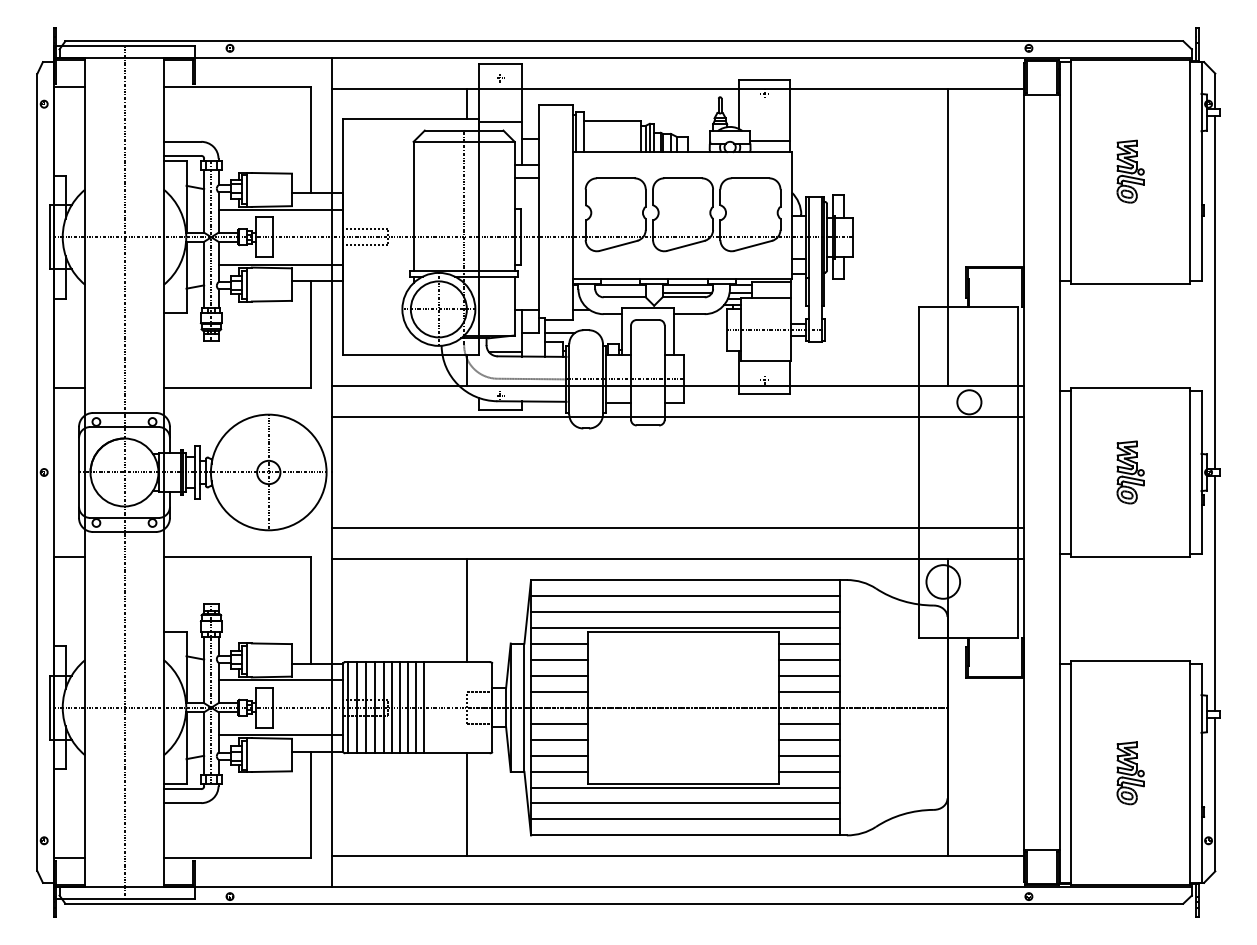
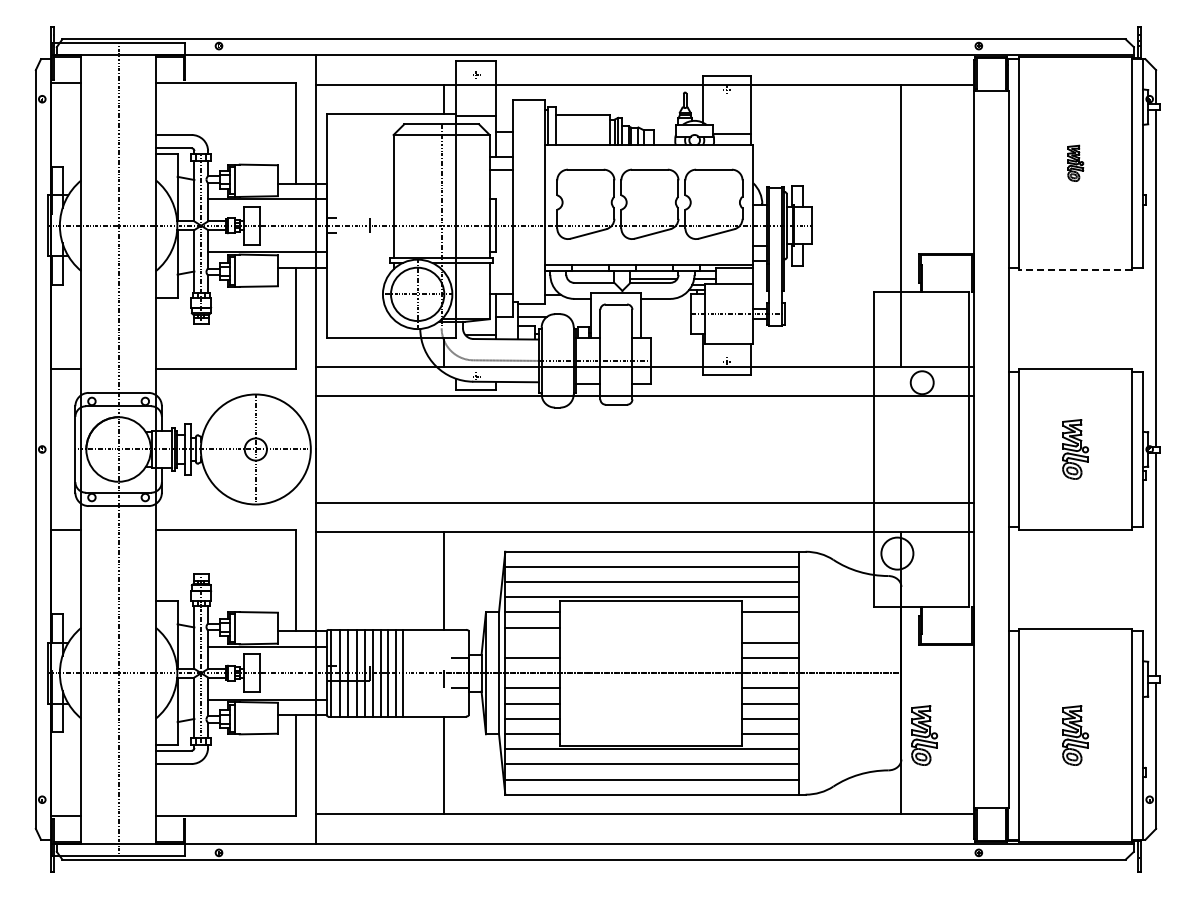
part: (1130, 171) -> (1075, 163), size x0.6
line: (1130, 284) -> (1075, 270), solid -> dashed
line: (809, 659) -> (770, 627), removed
line: (559, 675) -> (532, 642), removed
part: (971, 773) -> (924, 735), added

